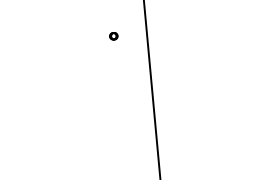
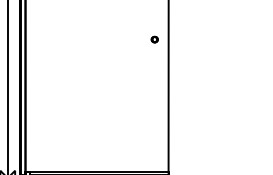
part: (113, 36) -> (154, 39), moved

